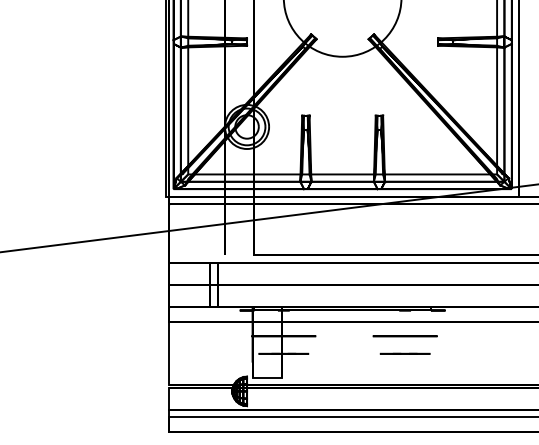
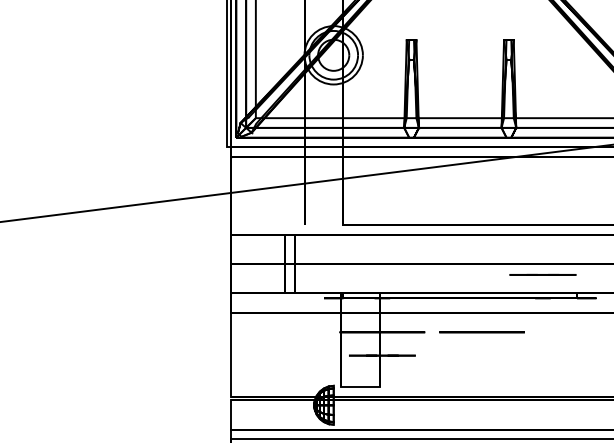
circle: (404, 336) -> (481, 332), moved
line: (404, 353) -> (542, 274), moved

